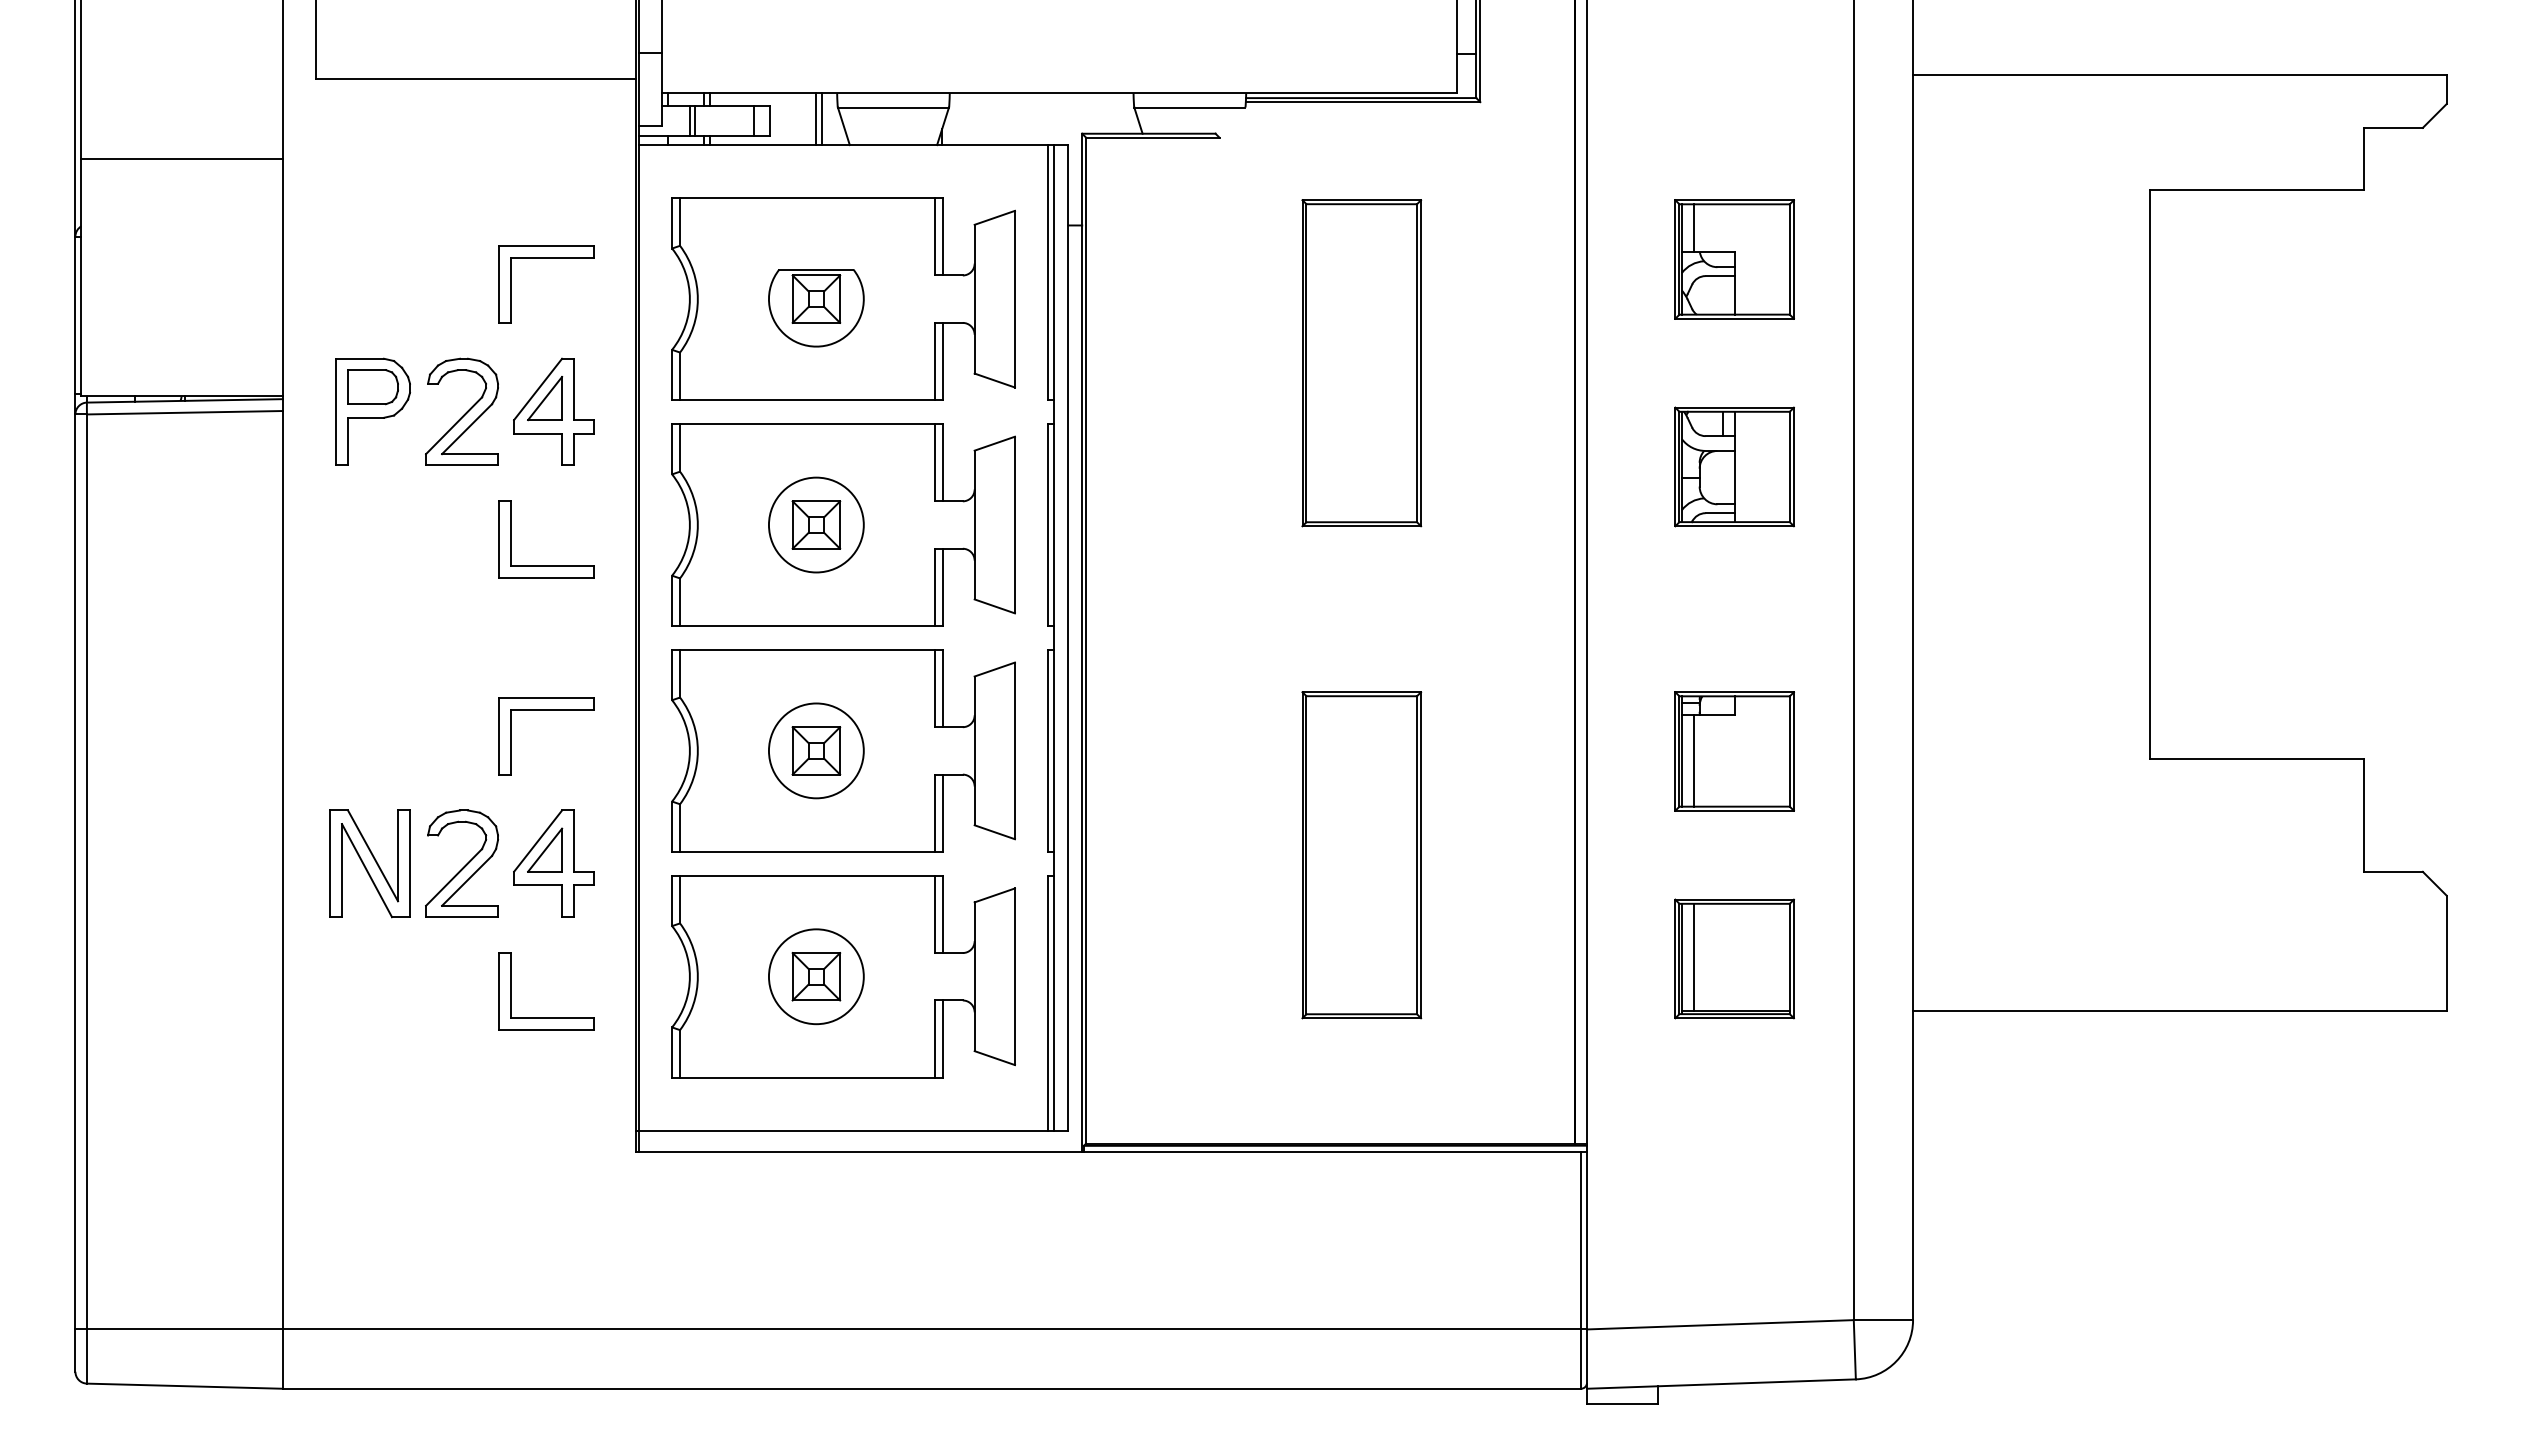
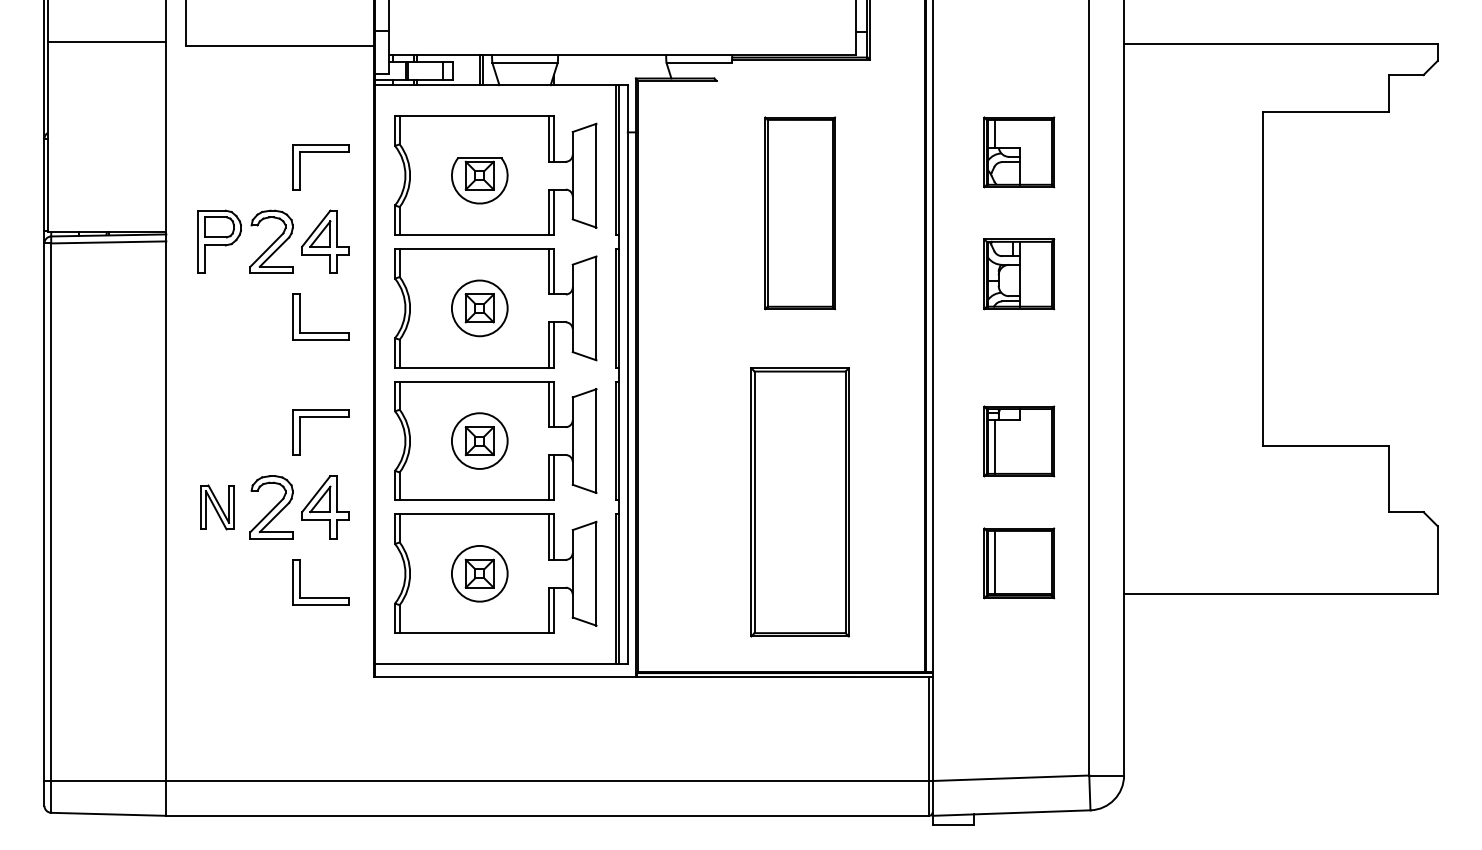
line: (181, 159) -> (106, 42), moved
part: (1362, 855) -> (800, 502), size x1.4
part: (369, 863) -> (217, 507), size x0.7

